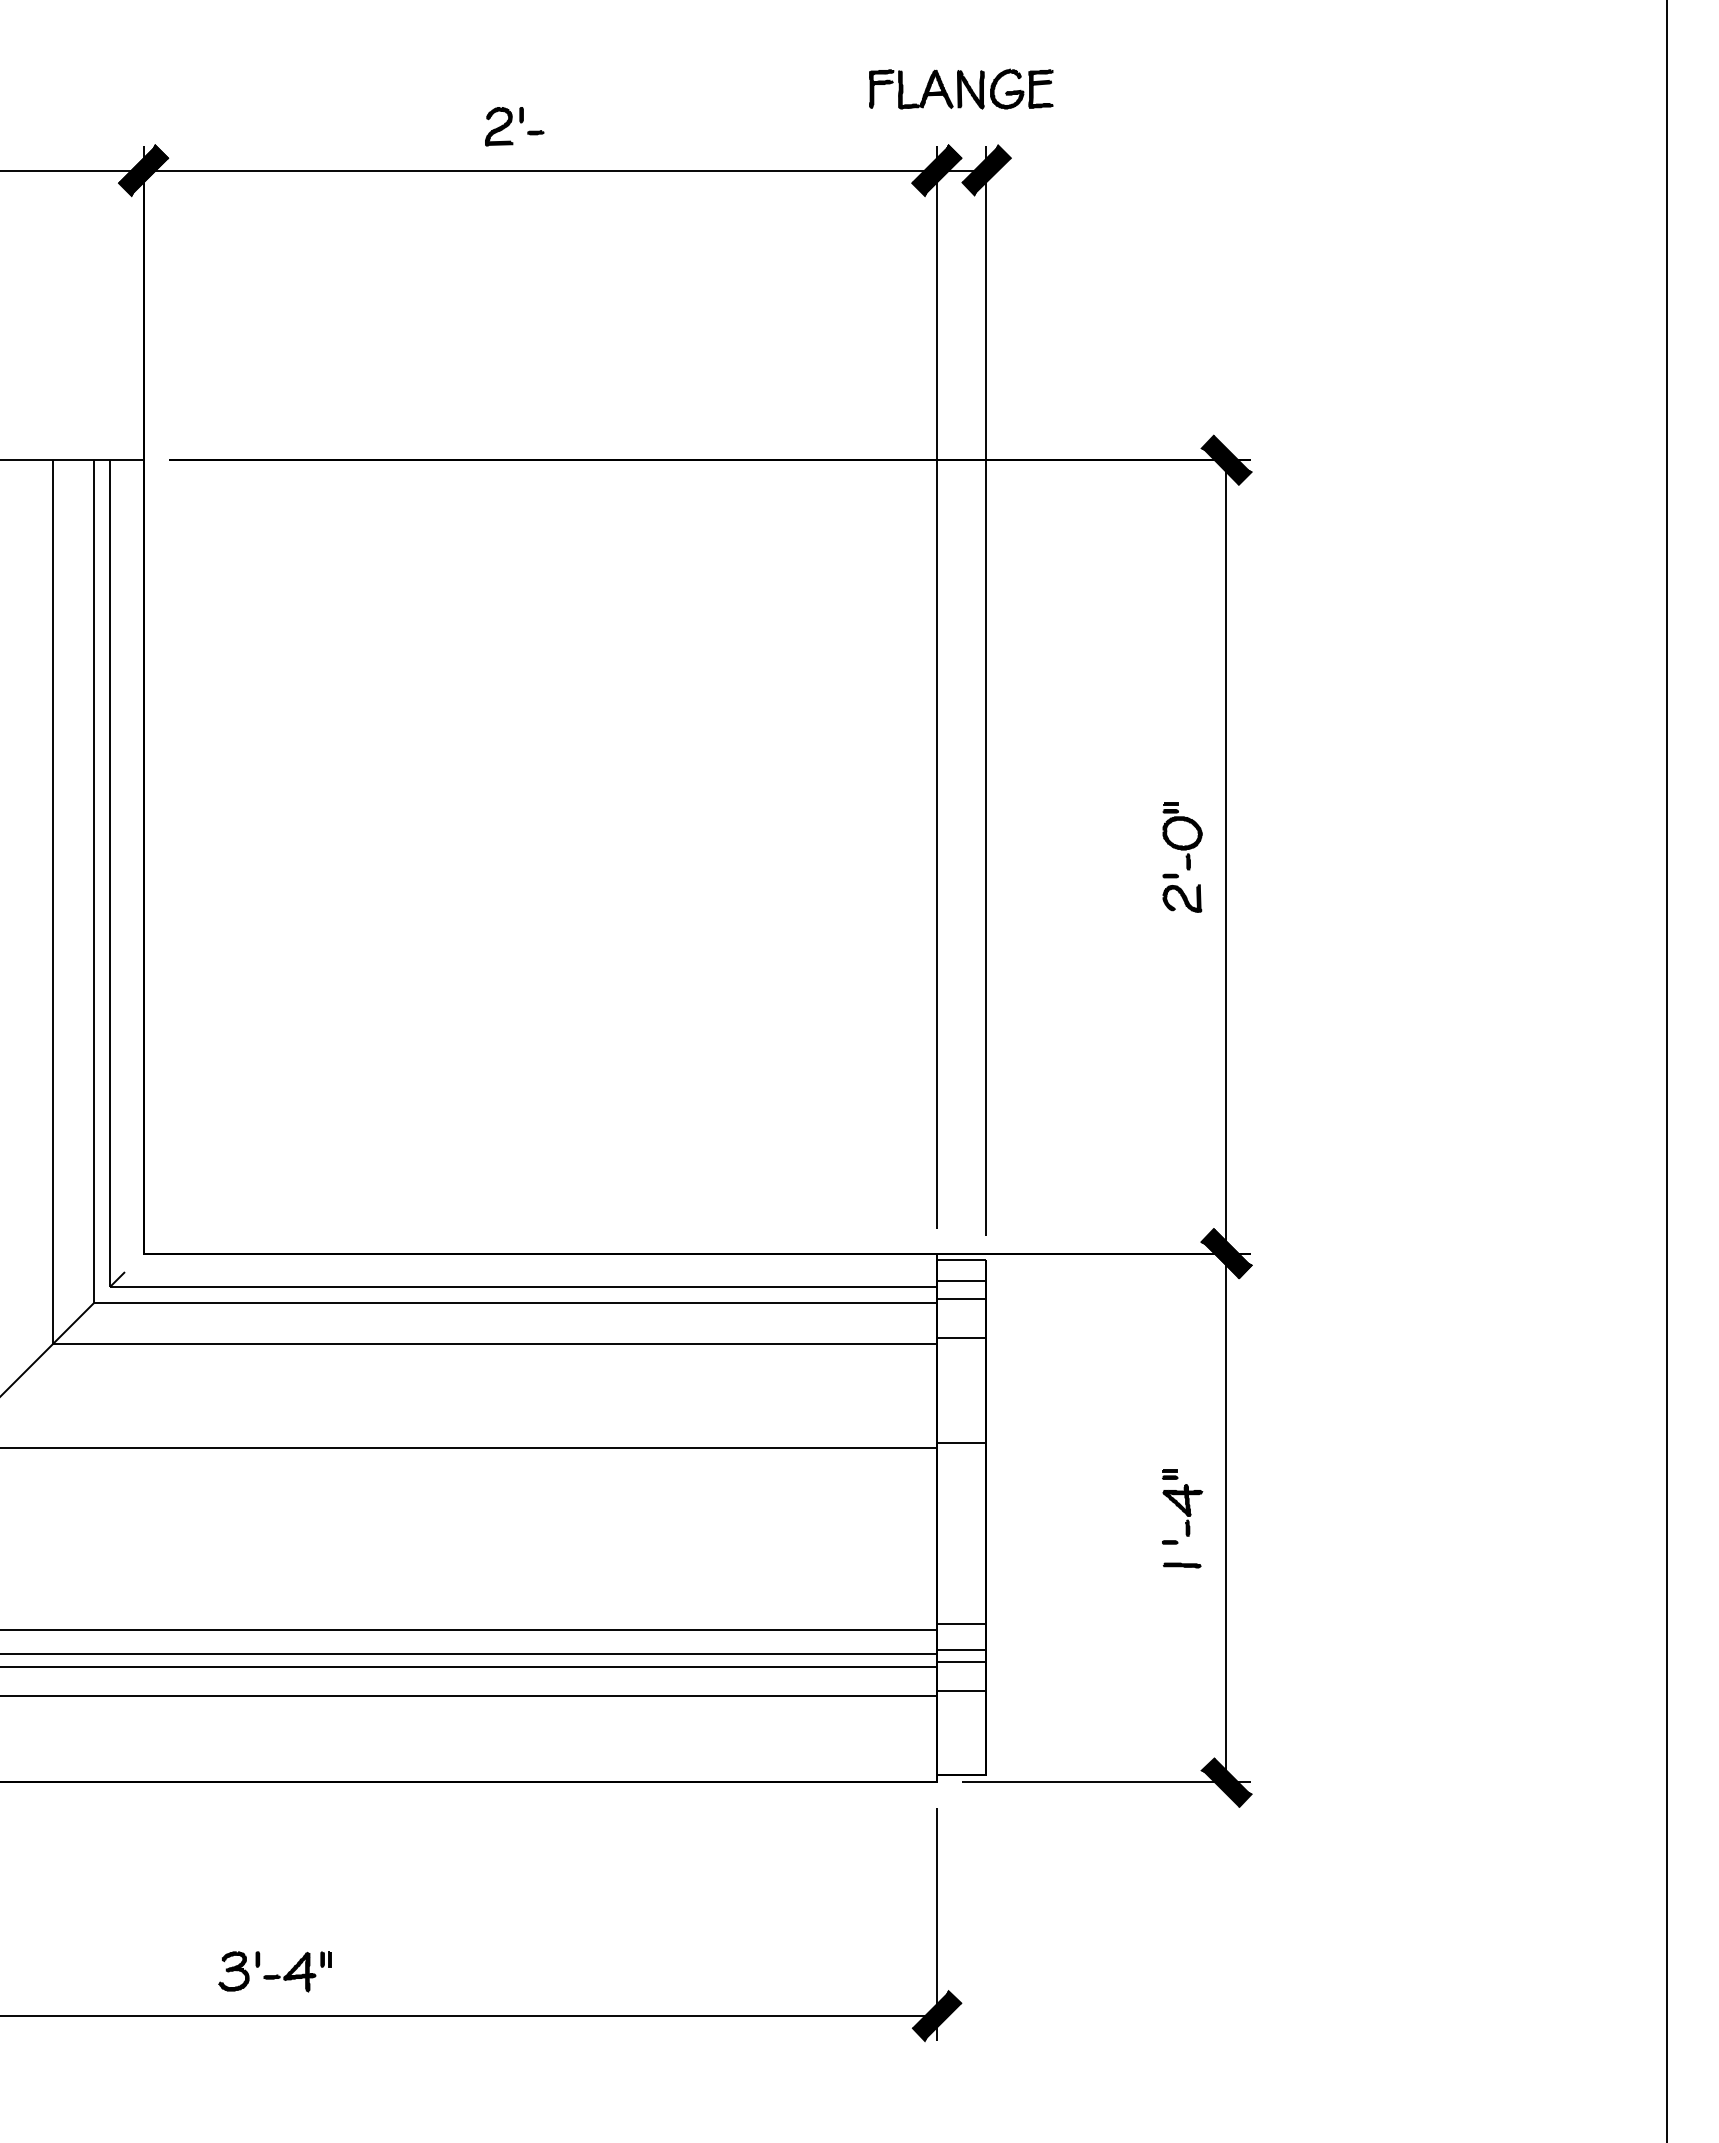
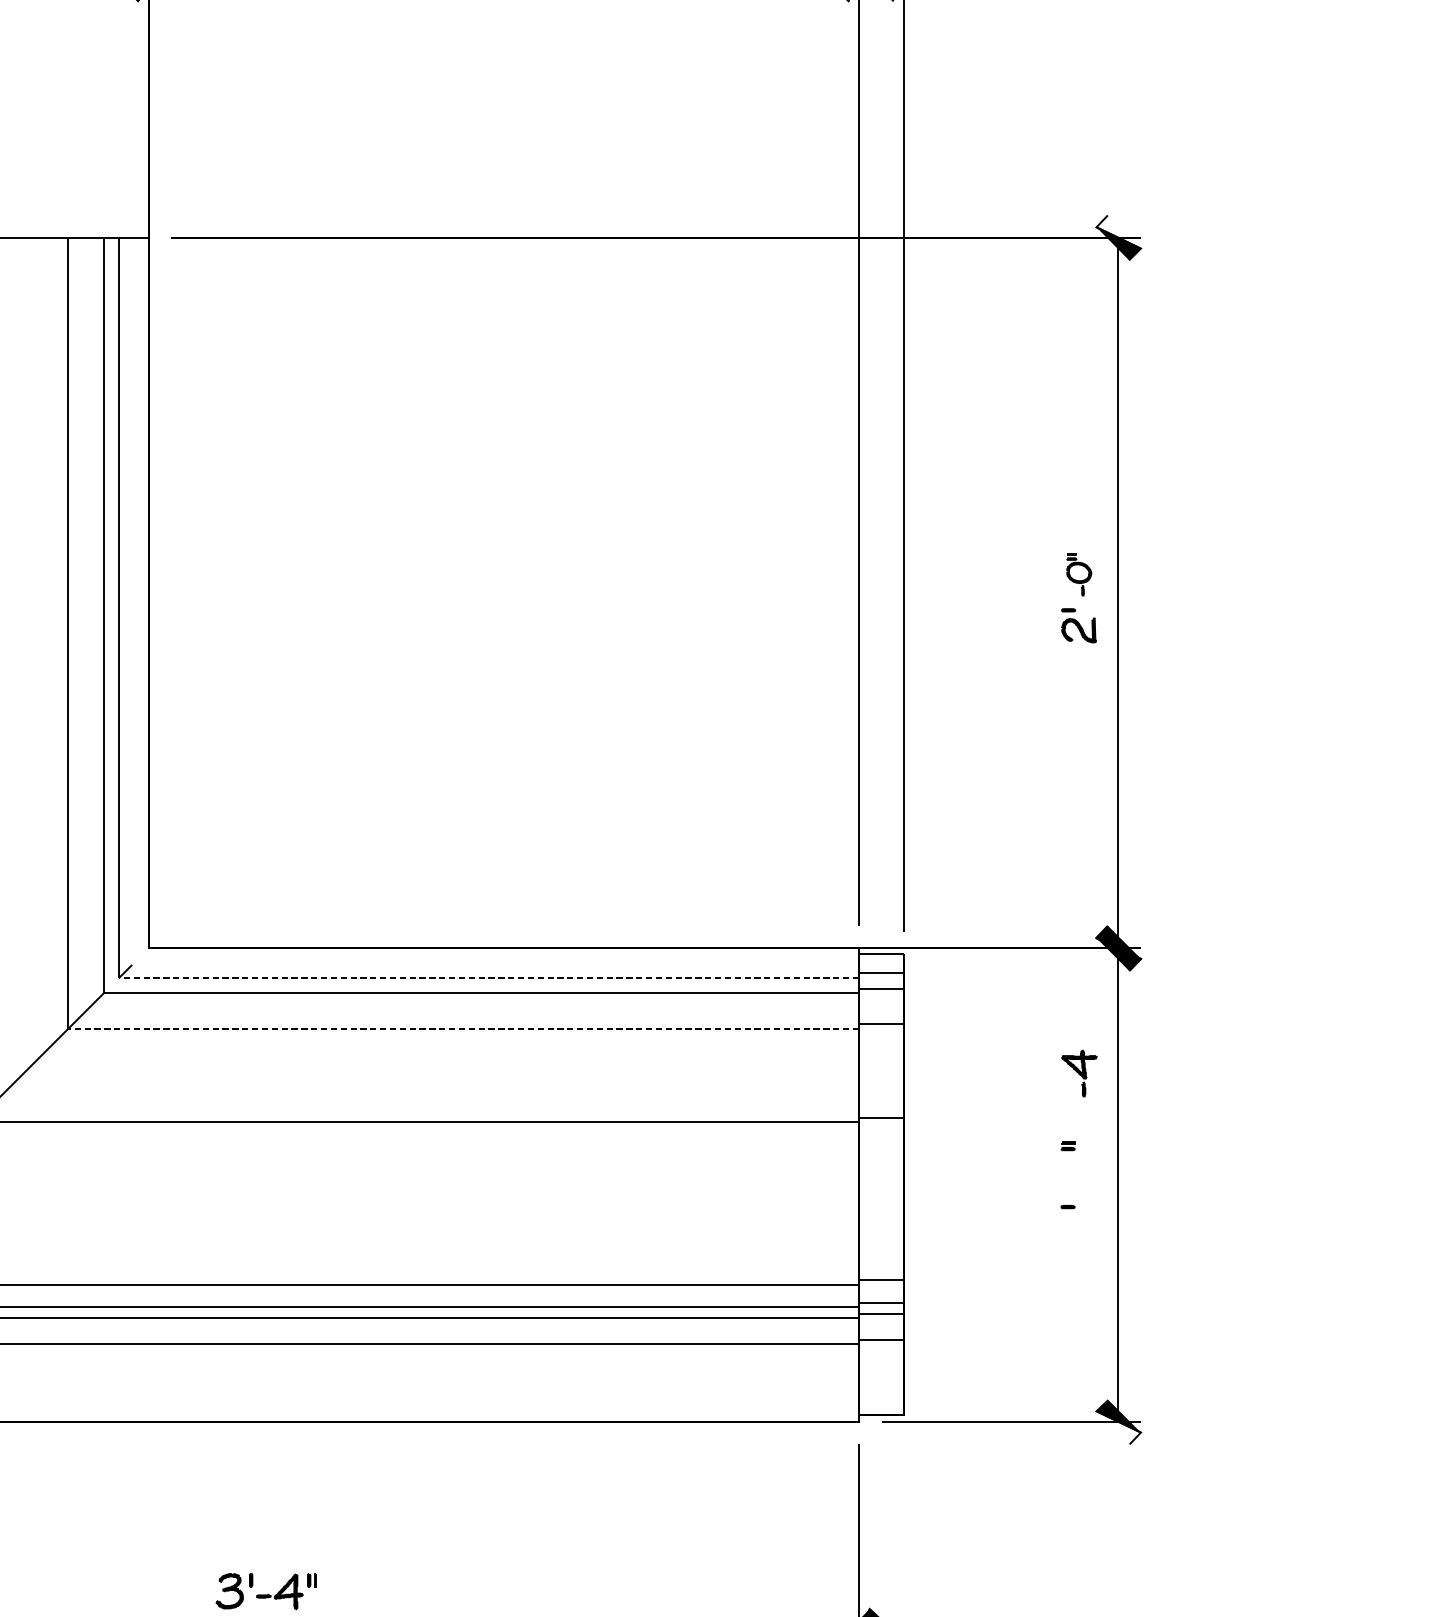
fill: (1226, 453) -> (1118, 231), removed
part: (1182, 836) -> (1079, 574), size x0.7
line: (523, 1286) -> (489, 977), solid -> dashed
line: (494, 1344) -> (463, 1029), solid -> dashed
part: (1182, 1510) -> (1079, 1073), moved
part: (1181, 1565) -> (1078, 1227), removed
fill: (1226, 1788) -> (1118, 1427), removed

